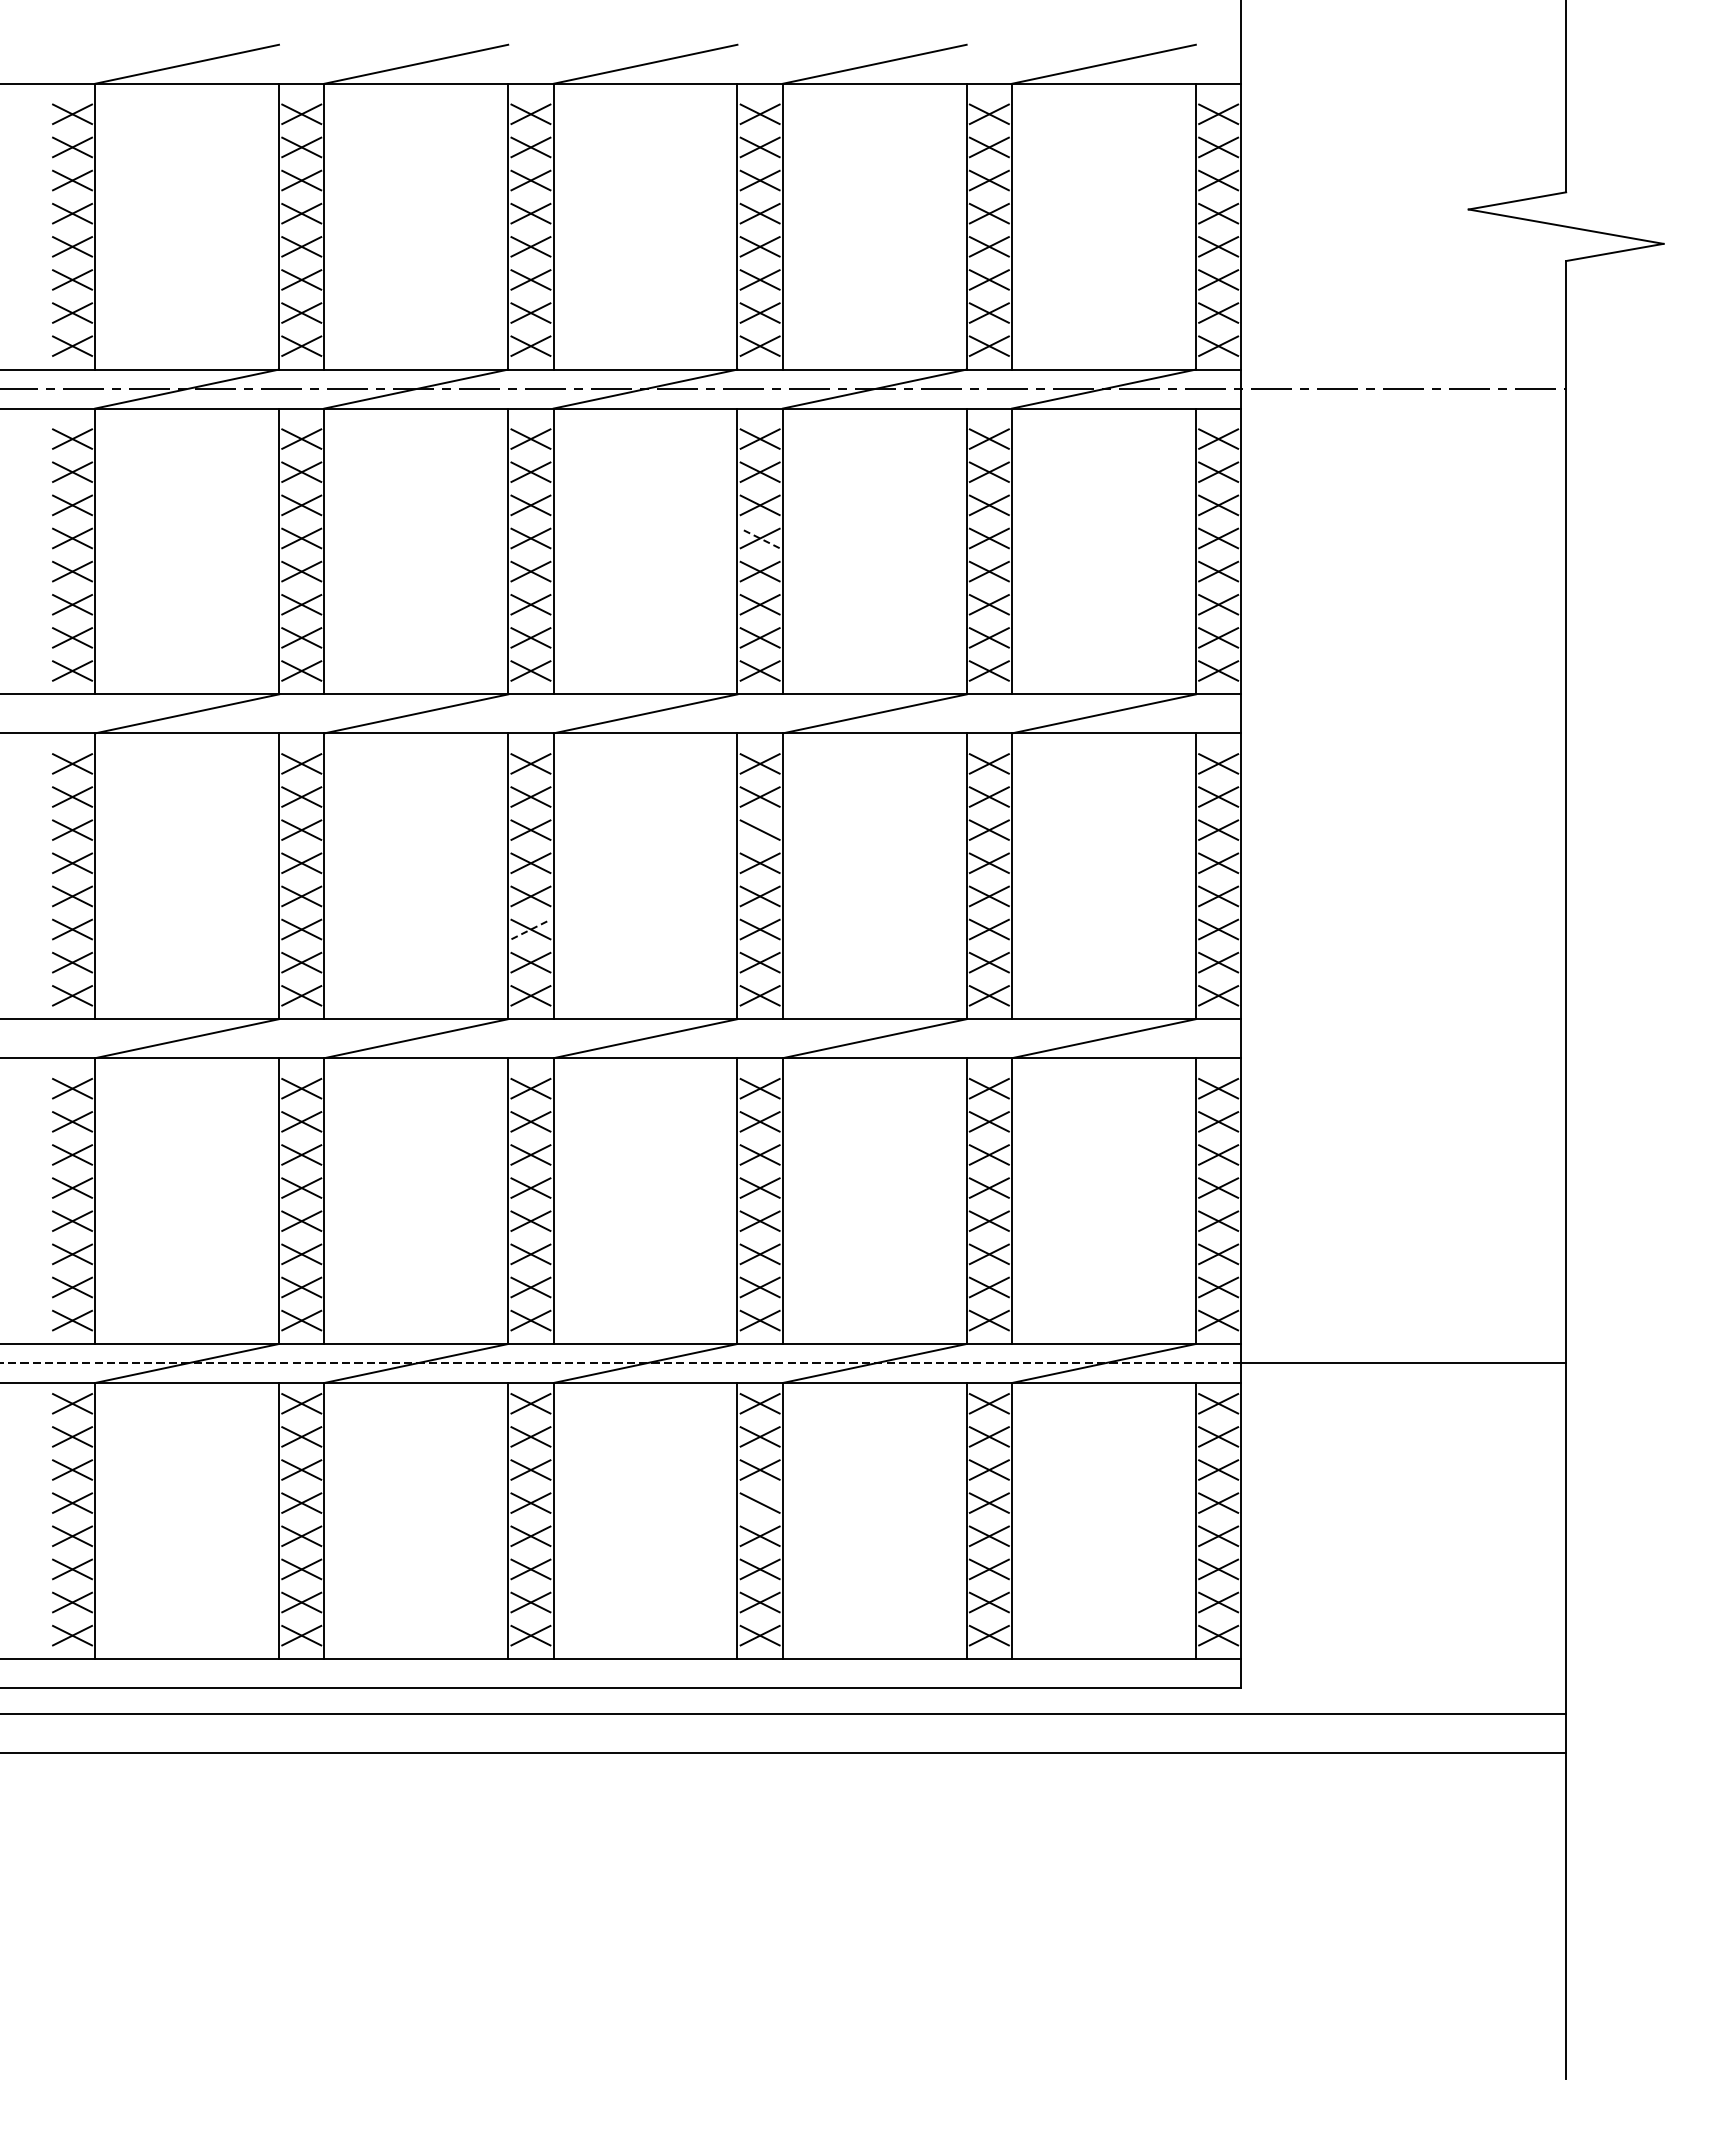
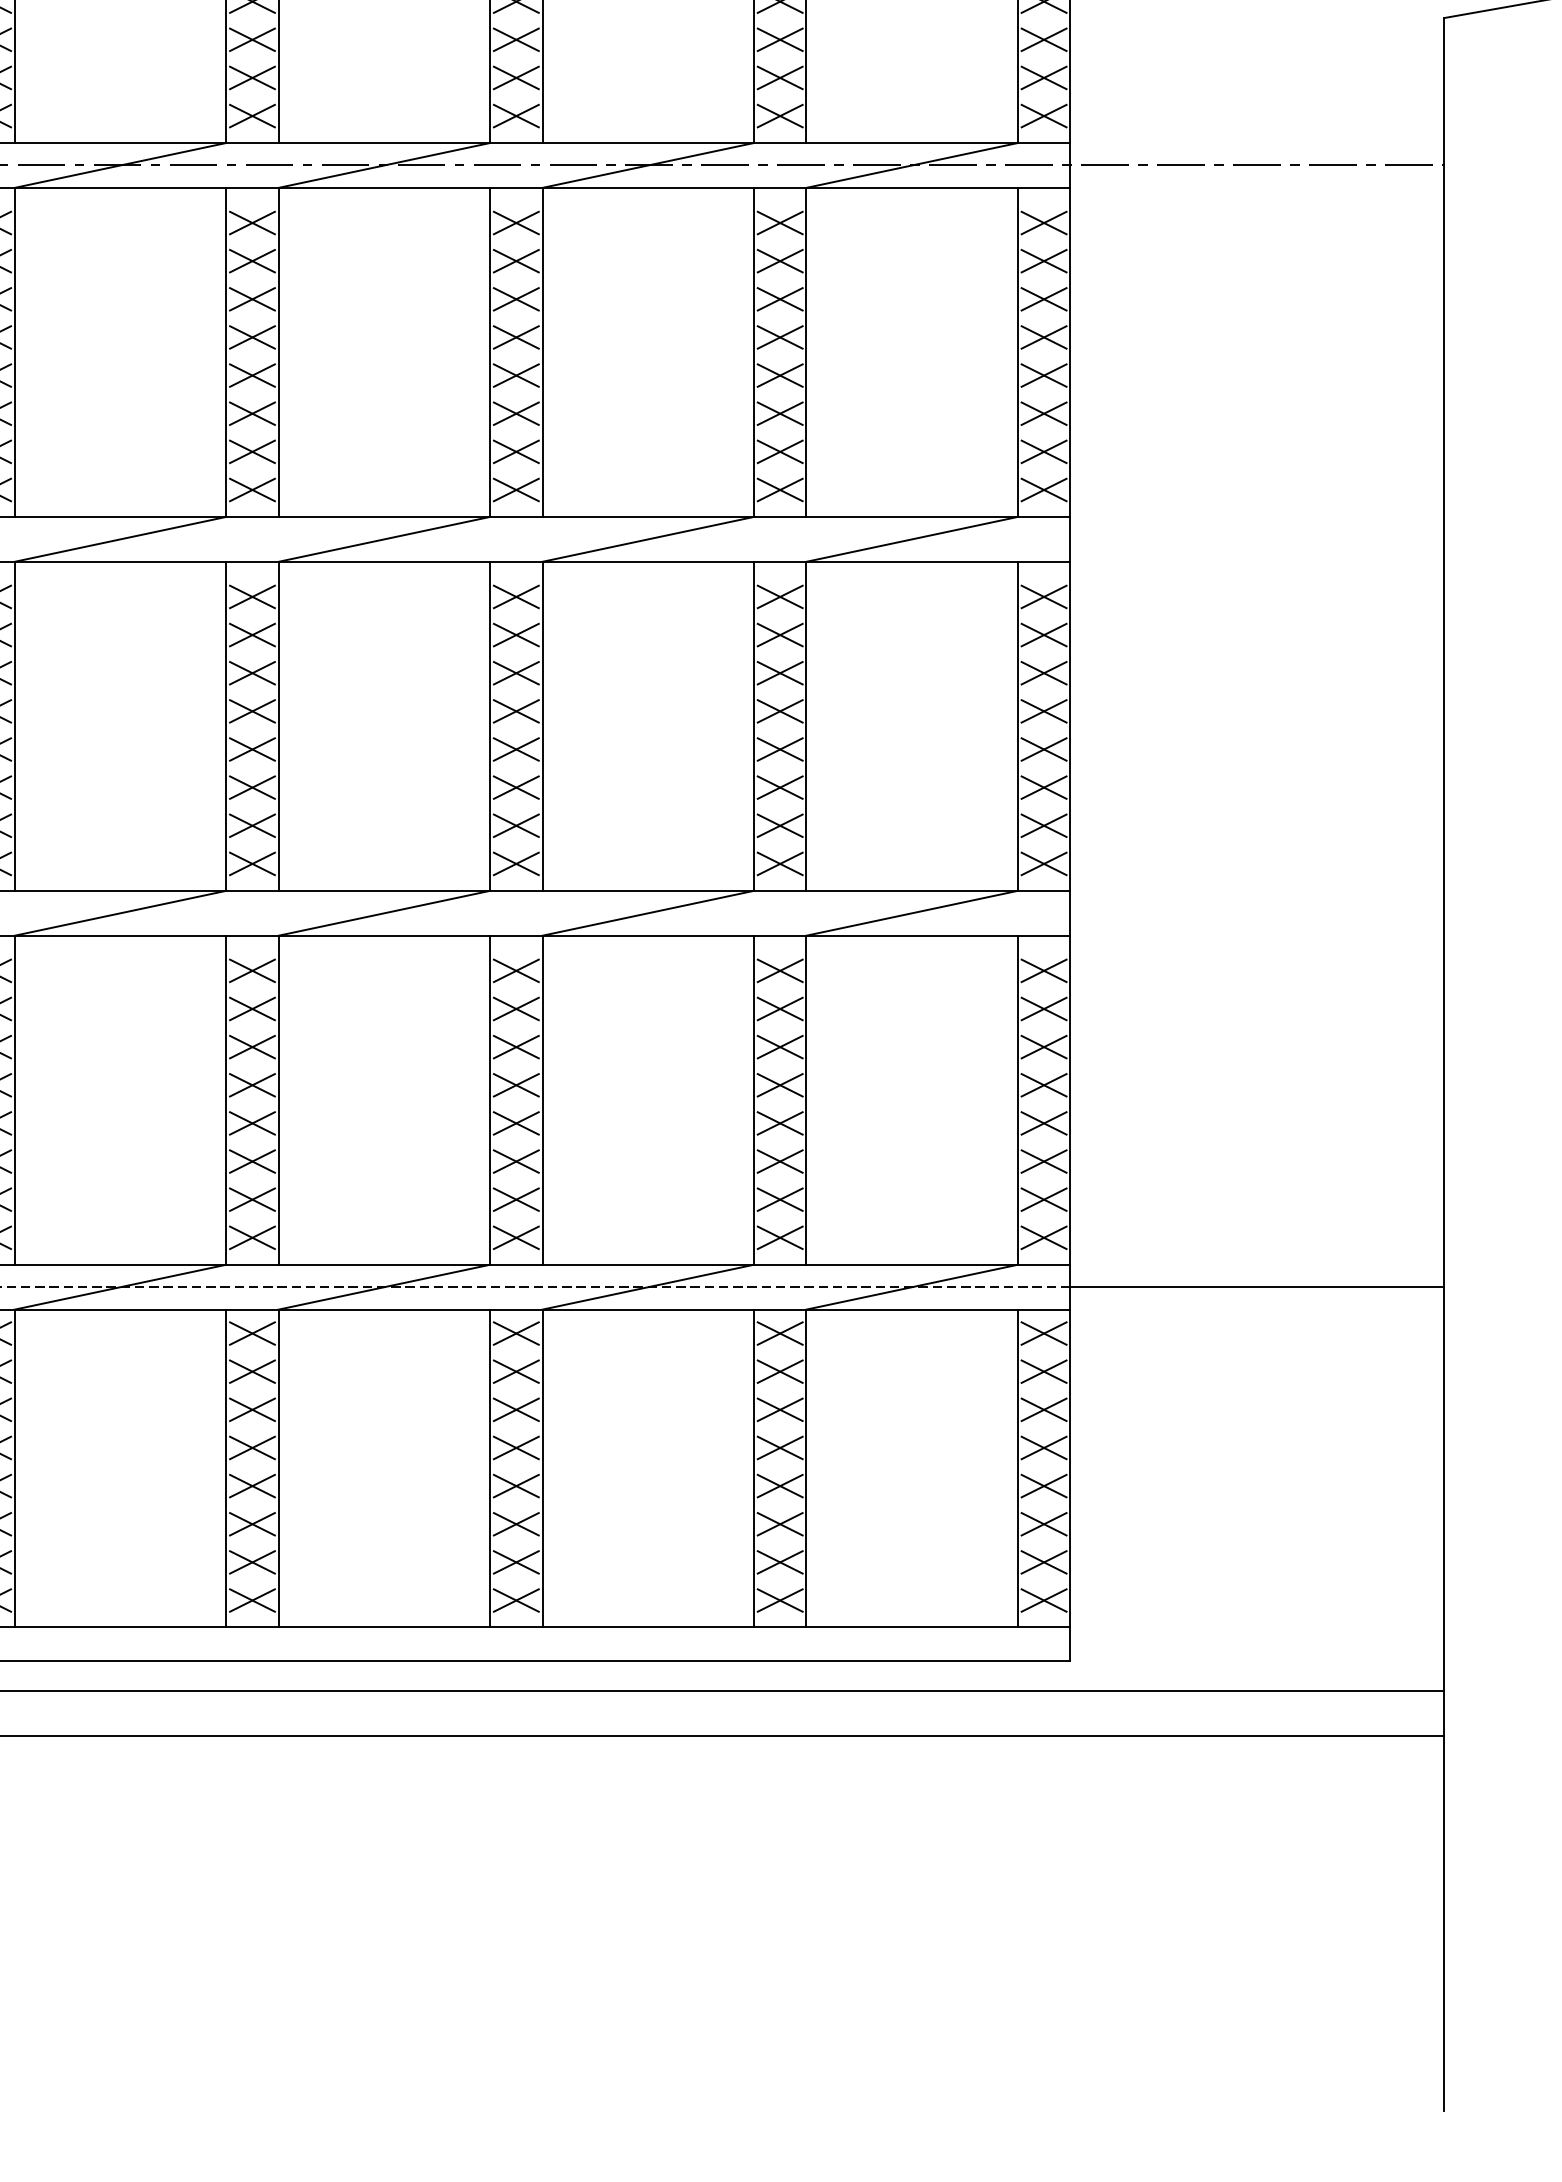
line: (760, 538) -> (516, 337), dashed -> solid
line: (759, 829) -> (515, 672), added
line: (530, 929) -> (251, 787), dashed -> solid
line: (759, 1502) -> (515, 1447), added

